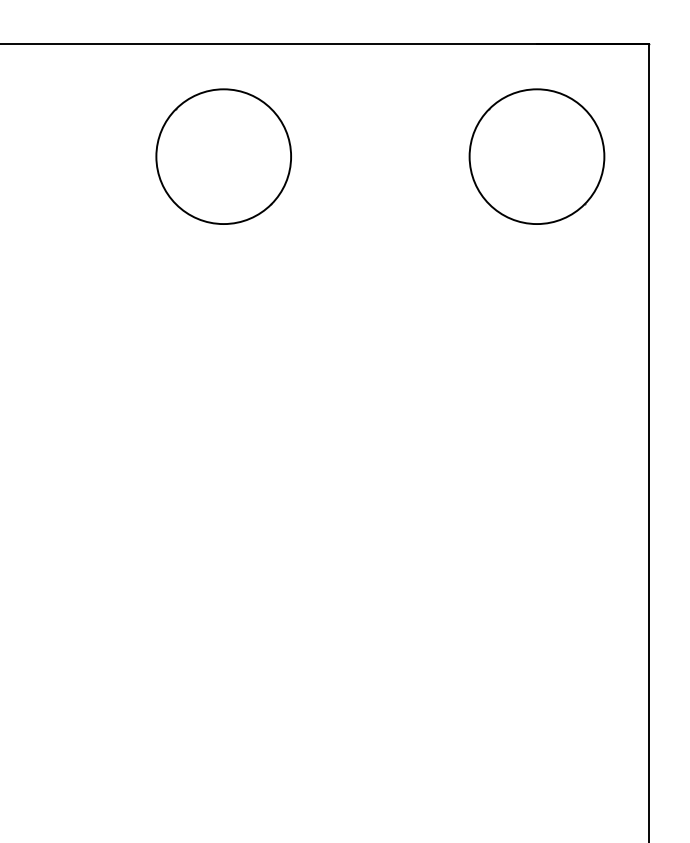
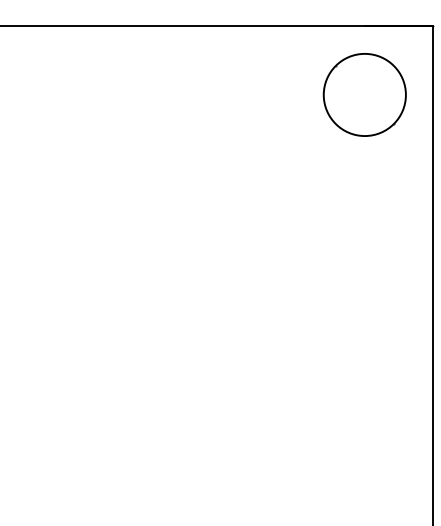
circle: (223, 155) -> (173, 94), removed

